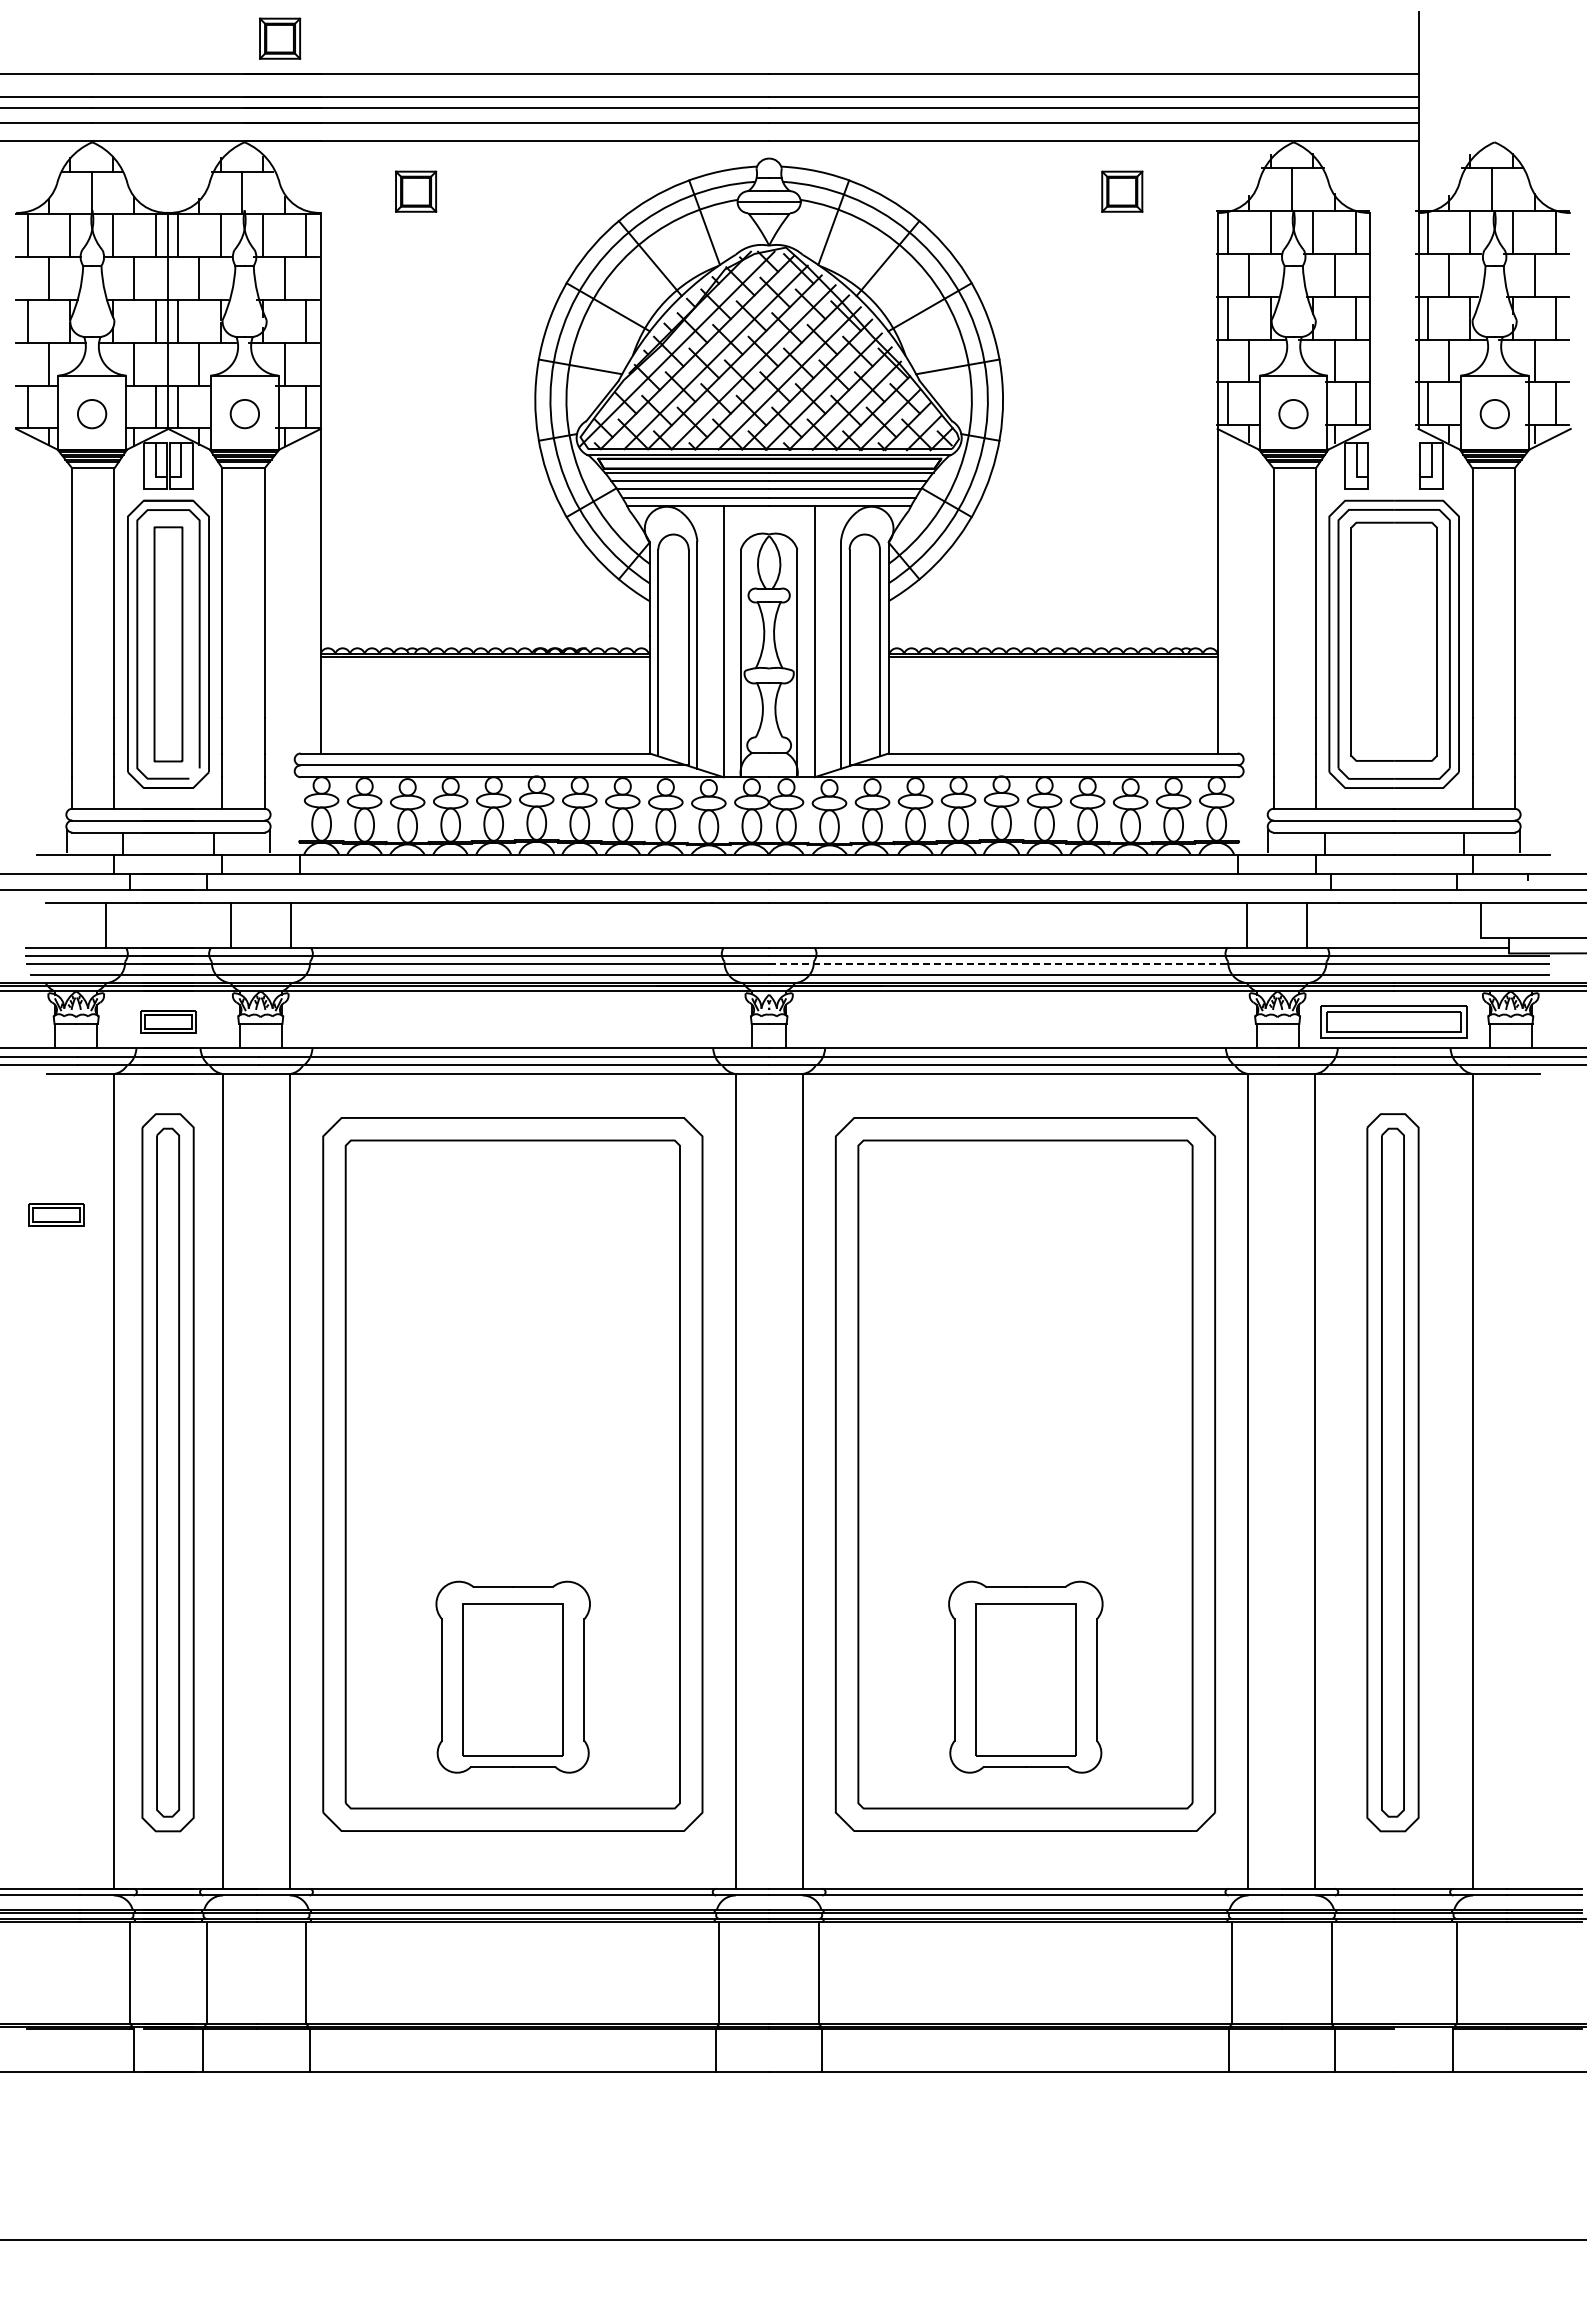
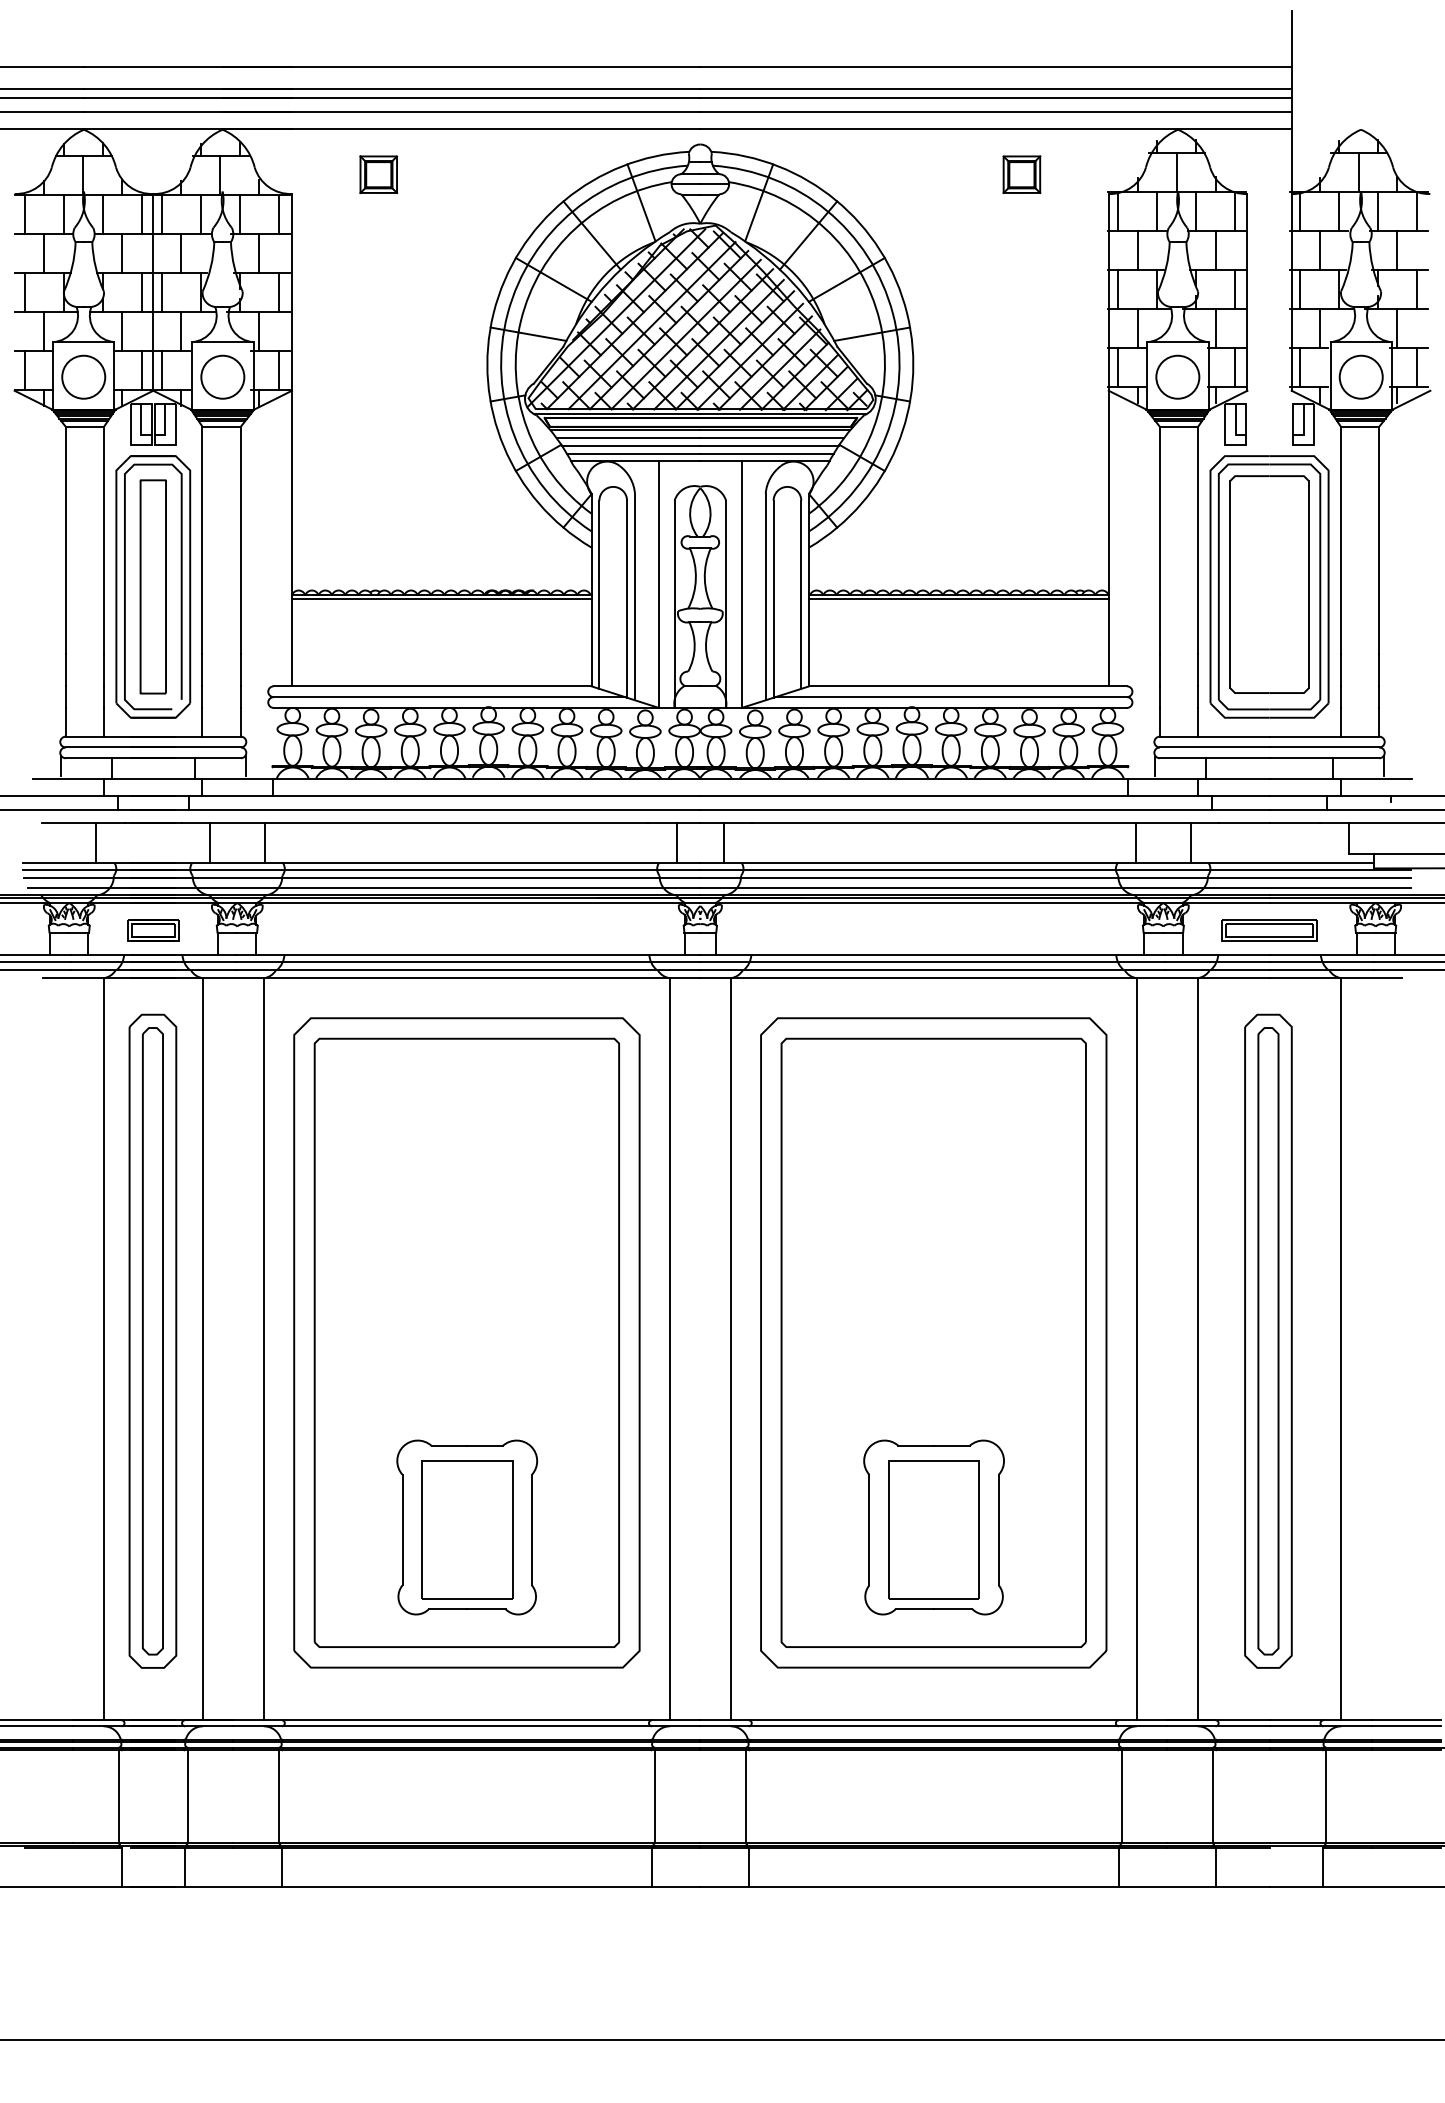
part: (280, 38) -> (255, 35), removed
circle: (91, 413) -> (83, 376), size x1.67
circle: (244, 413) -> (222, 376), size x1.67
circle: (1293, 413) -> (1177, 376), size x1.67
circle: (1494, 413) -> (1360, 376), size x1.67
line: (743, 925) -> (676, 842), added
line: (794, 925) -> (723, 842), added
line: (998, 964) -> (909, 878), dashed -> solid
part: (1393, 1021) -> (1268, 930), size x0.71
part: (56, 1214) -> (51, 1106), removed

